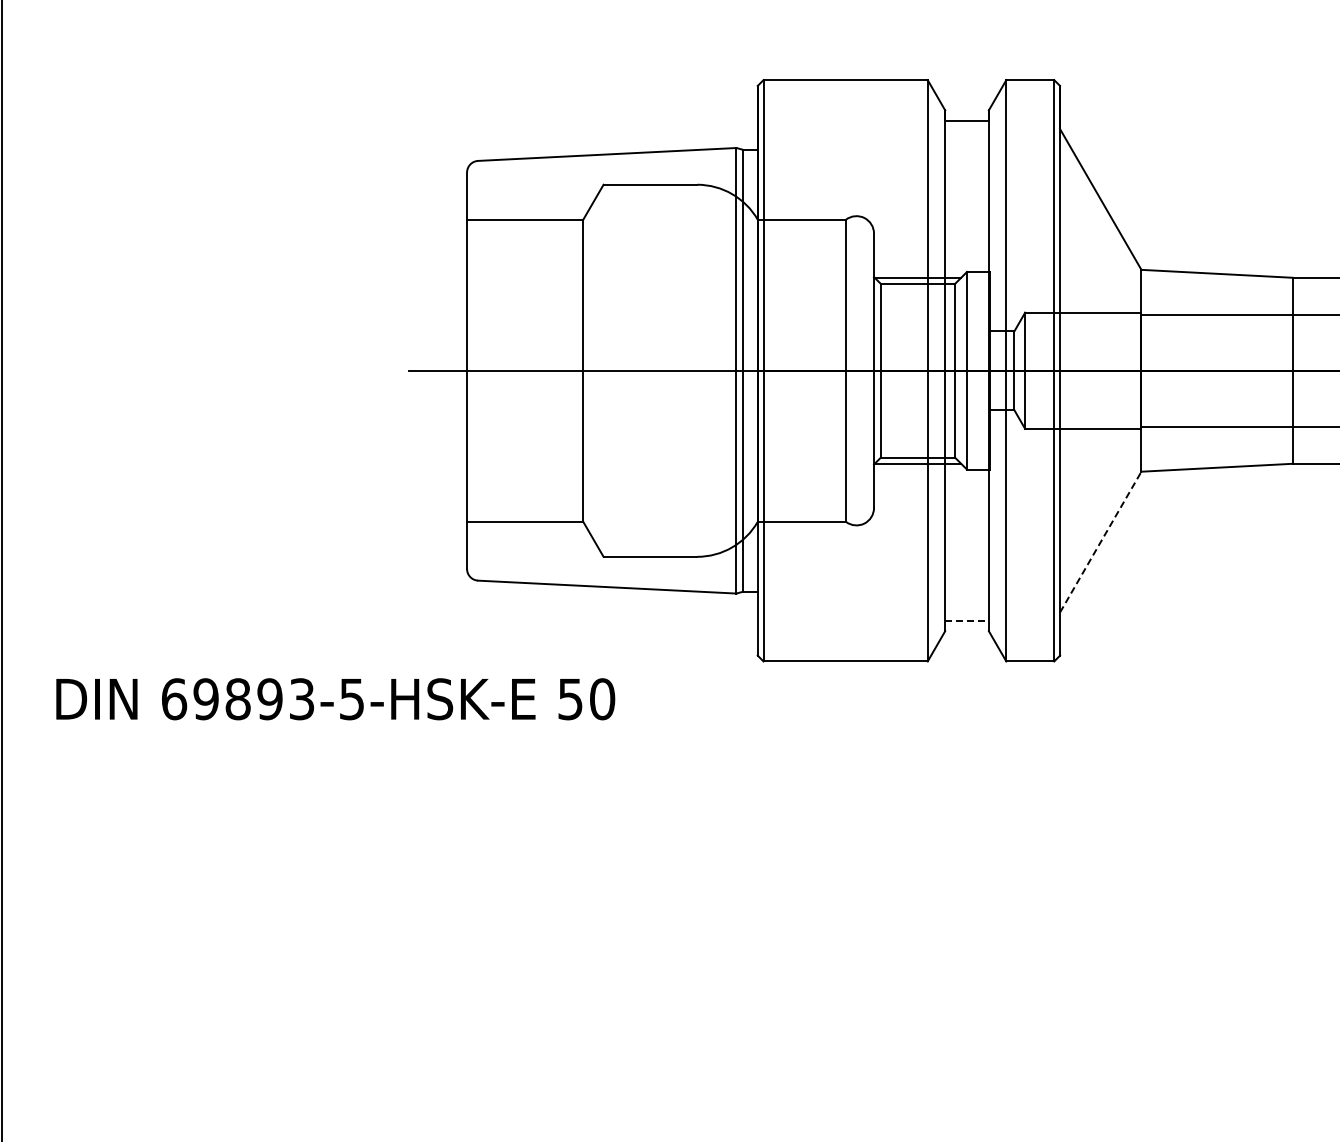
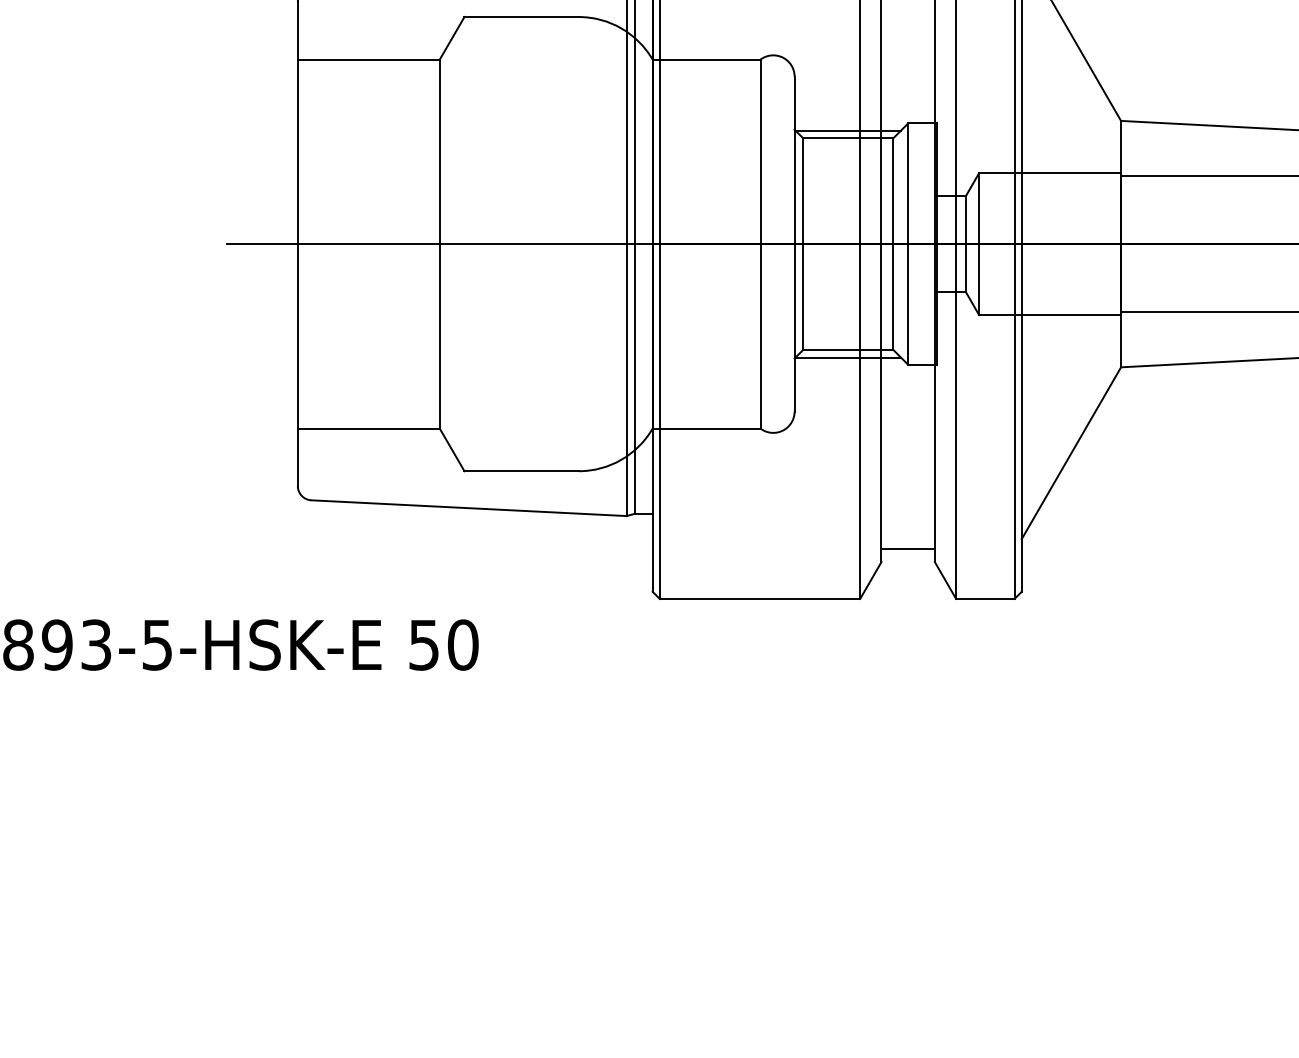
line: (1101, 541) -> (1072, 452), dashed -> solid
line: (967, 620) -> (908, 548), dashed -> solid

